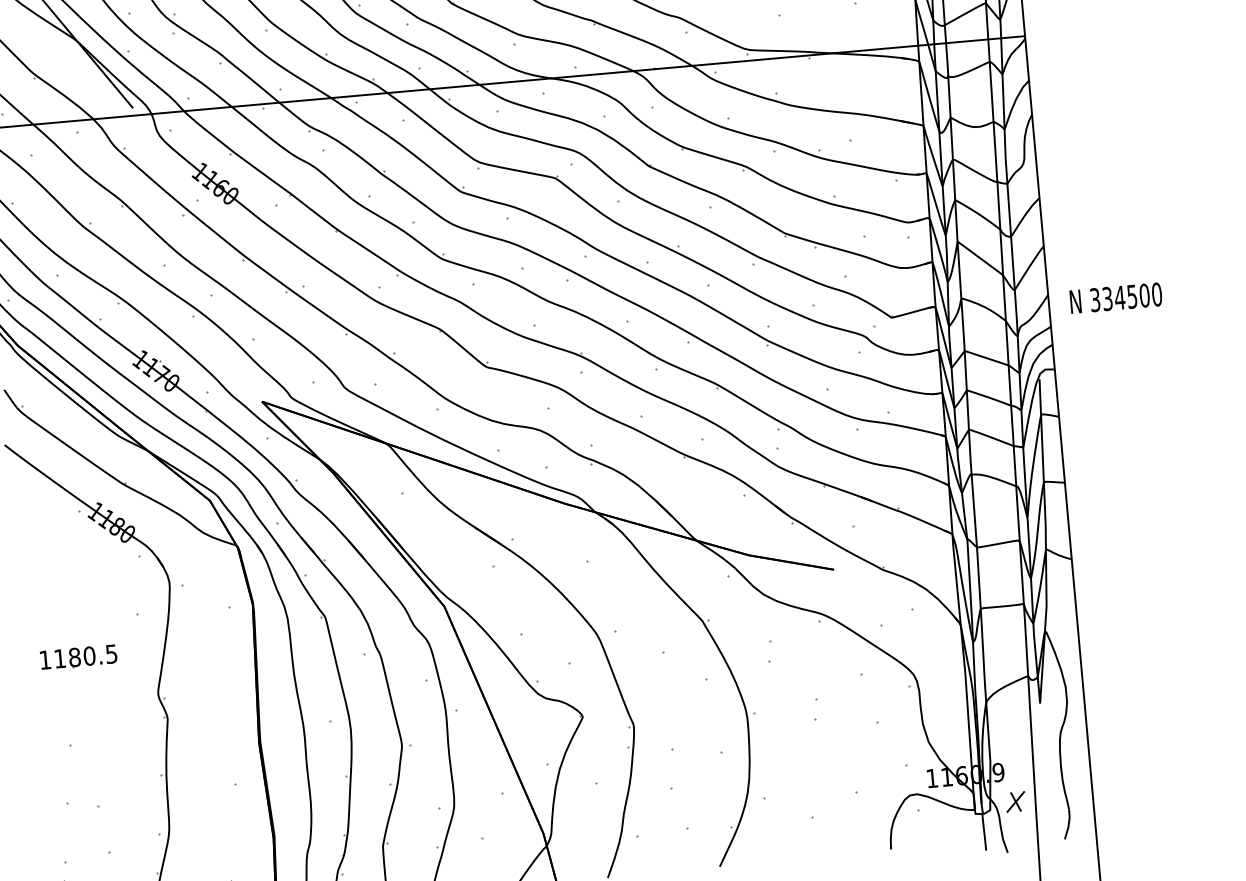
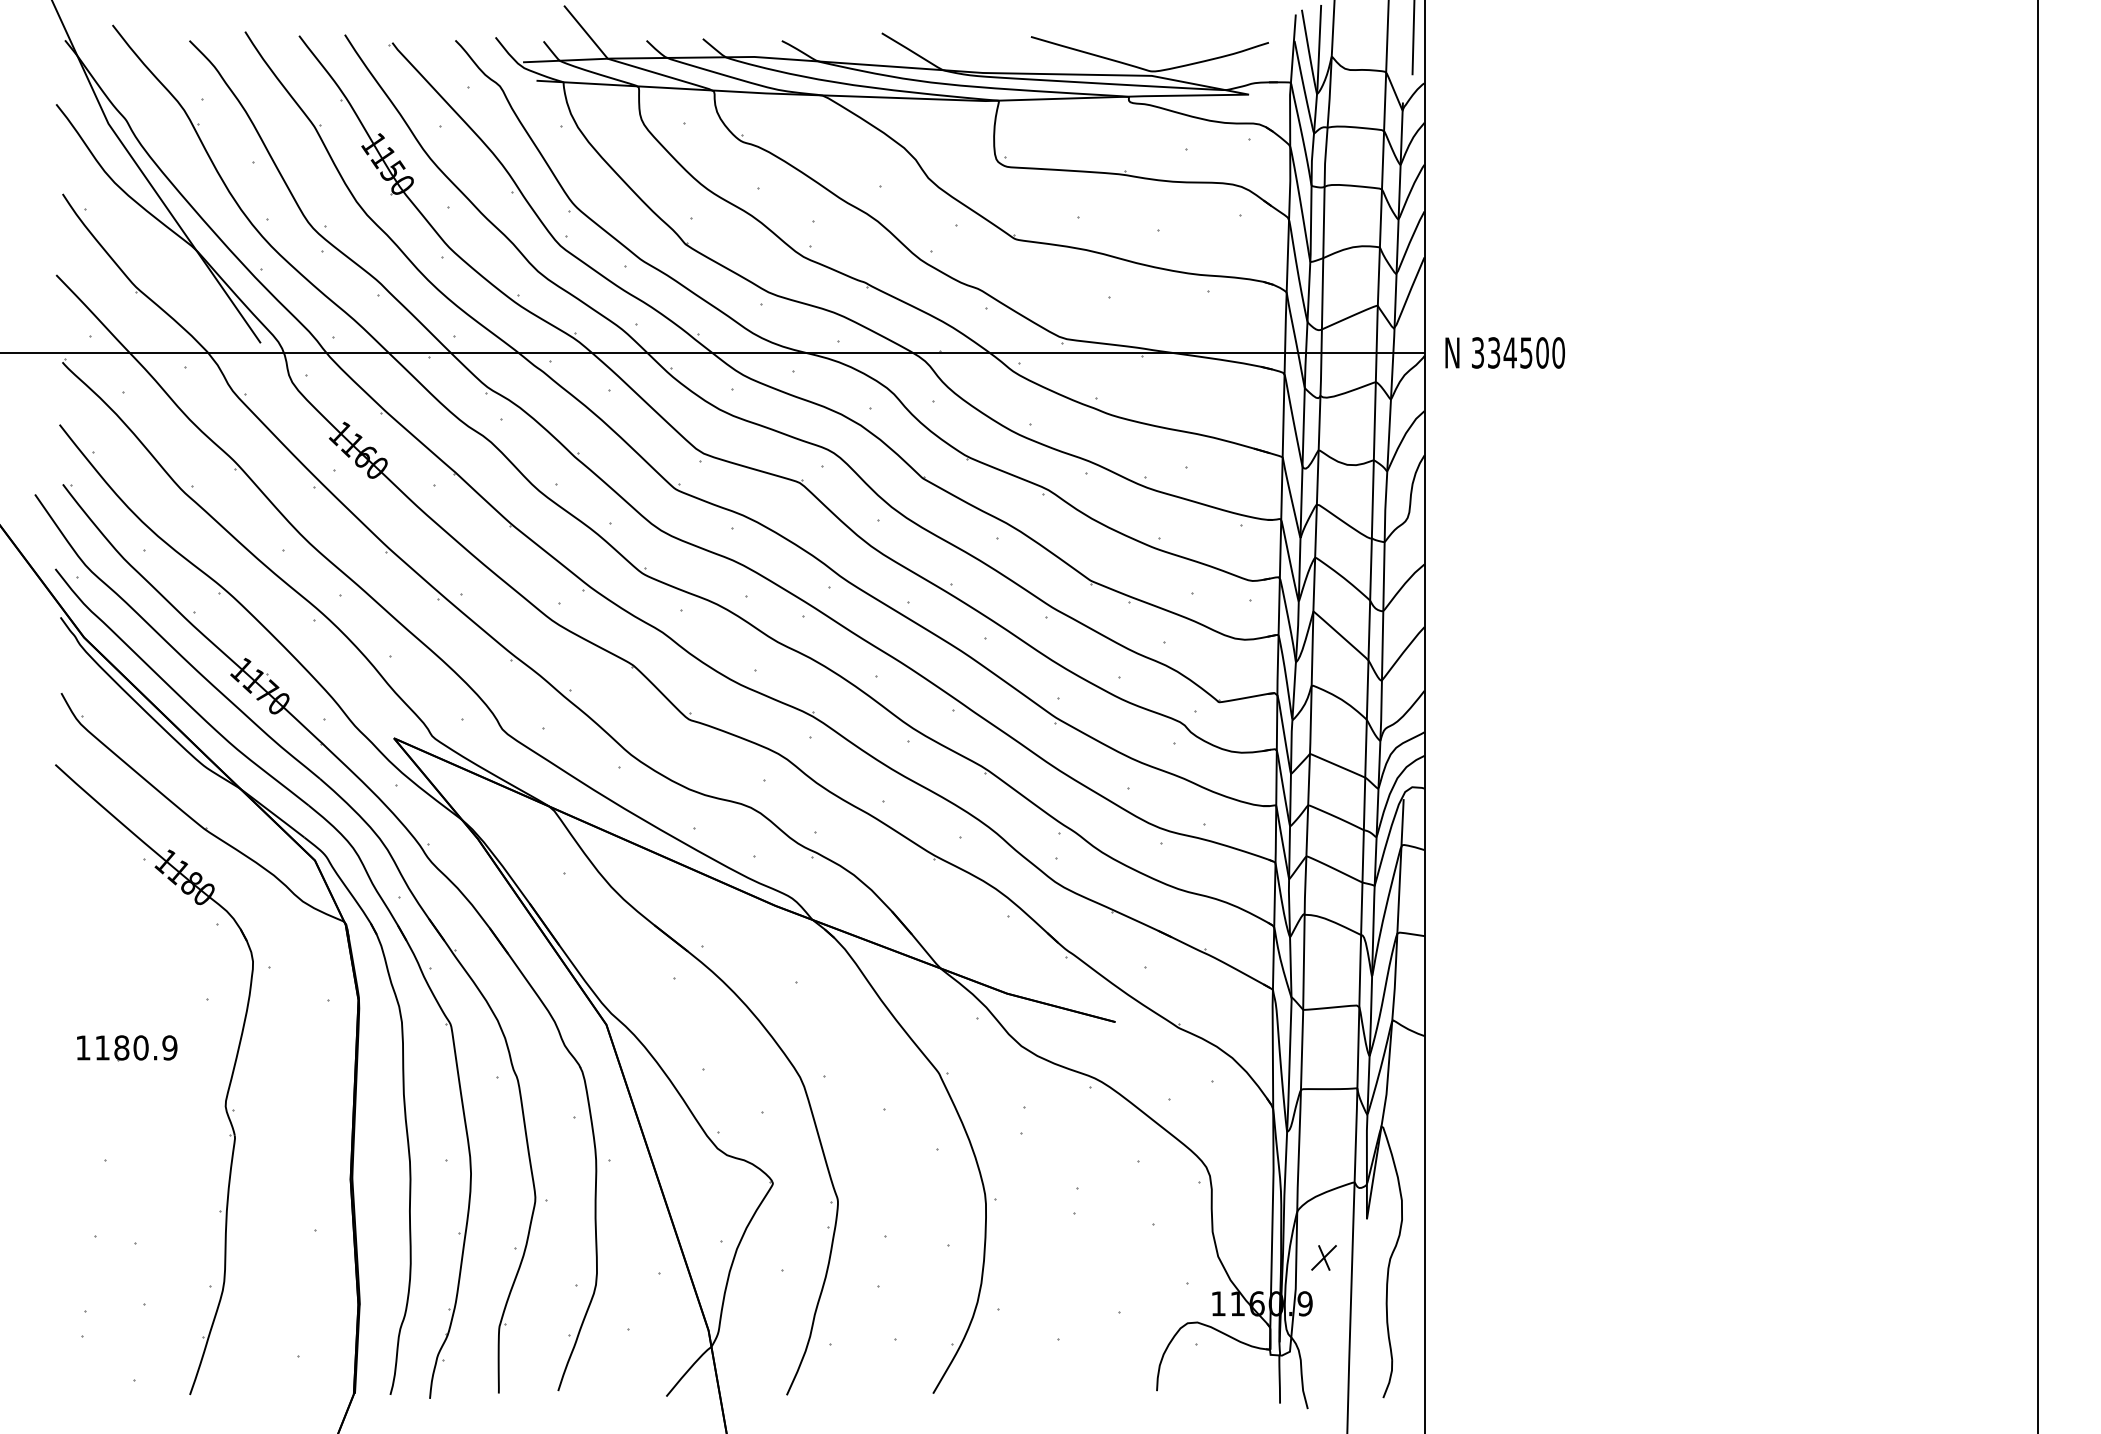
text: (1115, 297) -> (1504, 352), moved
text: (111, 653) -> (169, 1047), 1180.5 -> 1180.9
part: (1015, 801) -> (1323, 1257), moved

